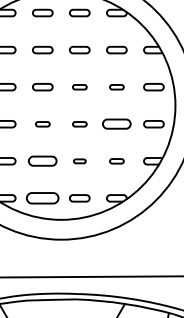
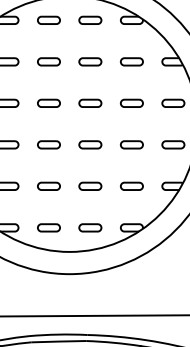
part: (79, 87) -> (90, 103), size x1.43
part: (116, 87) -> (131, 103), size x1.43
part: (42, 124) -> (48, 145), size x1.43
part: (79, 124) -> (90, 145), size x1.43
part: (116, 124) -> (131, 145), size x0.71
part: (42, 161) -> (48, 186), size x0.71
part: (79, 161) -> (90, 186), size x1.67
part: (116, 161) -> (131, 186), size x1.43
part: (42, 198) -> (48, 228), size x0.62

